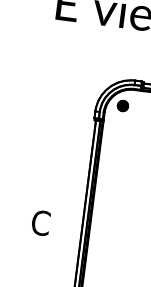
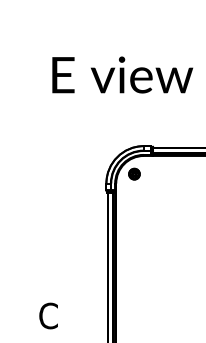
text: (40, 222) -> (48, 315), moved

